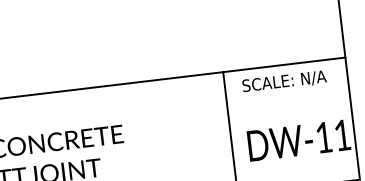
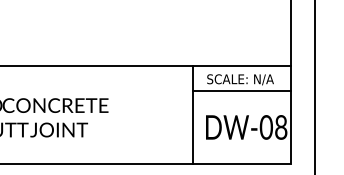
line: (287, 95) -> (241, 90), added
text: (332, 136) -> (273, 127), DW-11 -> DW-08

